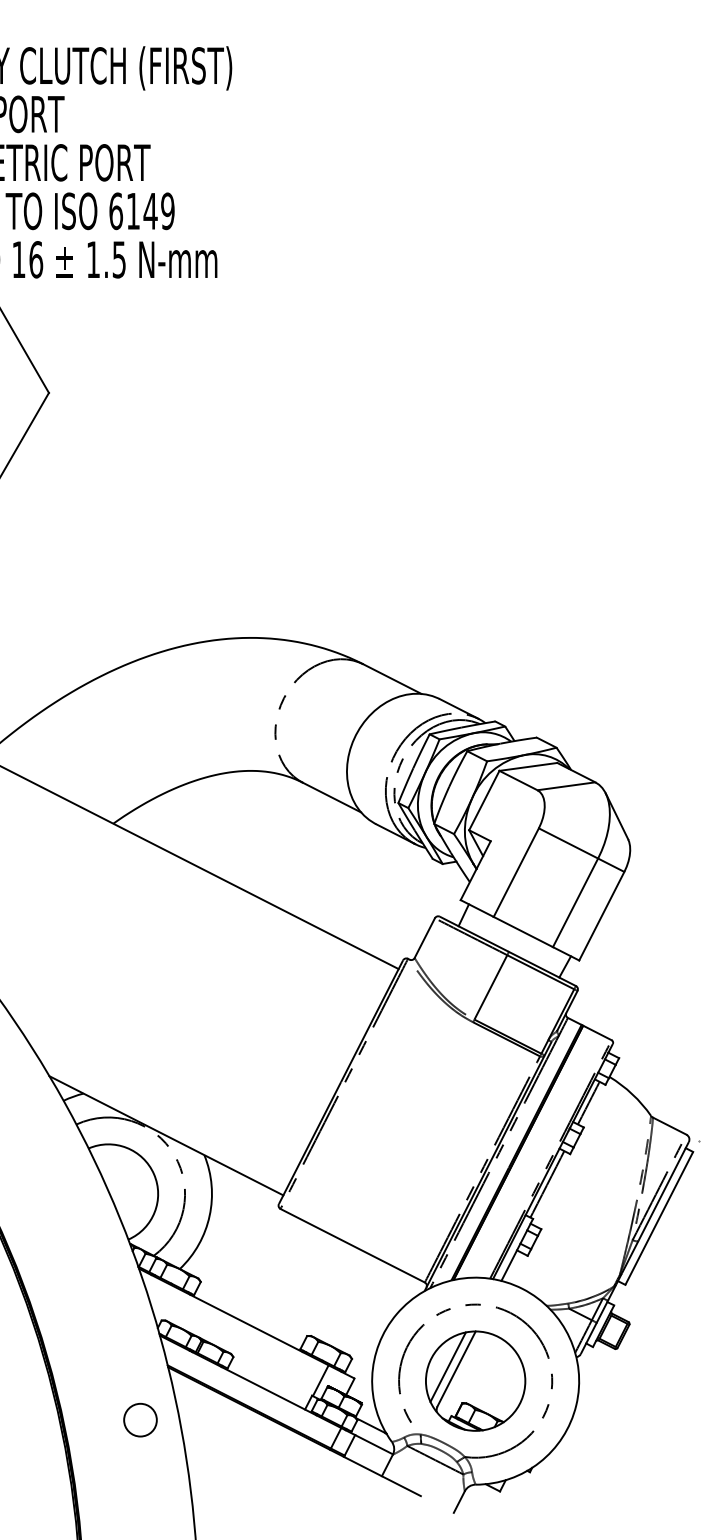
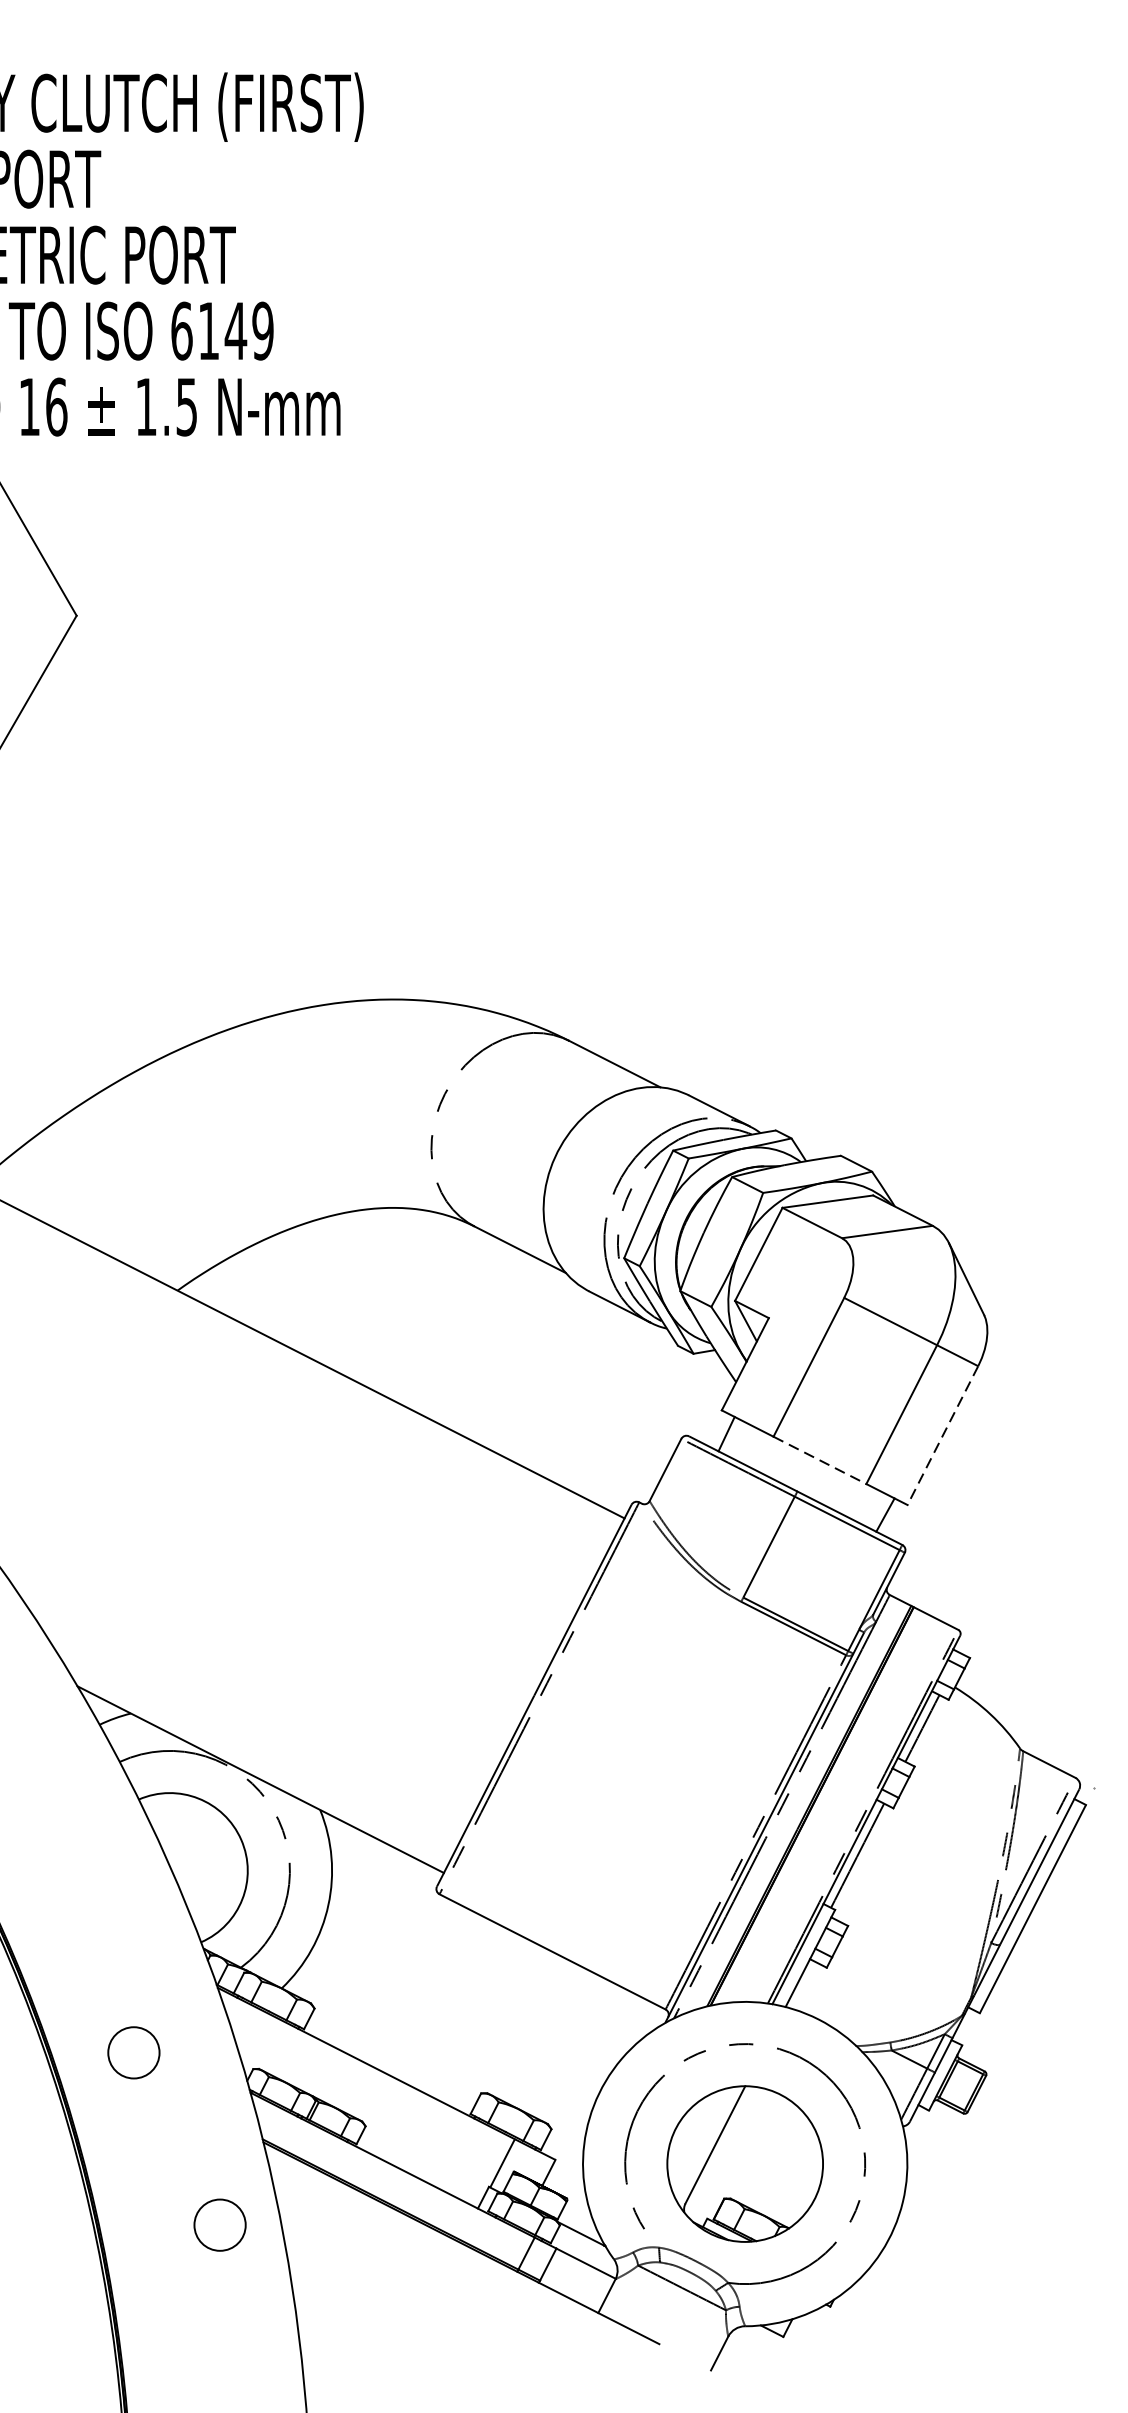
line: (601, 916) -> (942, 1436), solid -> dashed
line: (523, 932) -> (820, 1461), solid -> dashed
circle: (85, 1309) -> (133, 2051), added
line: (447, 1366) -> (701, 2141), removed

